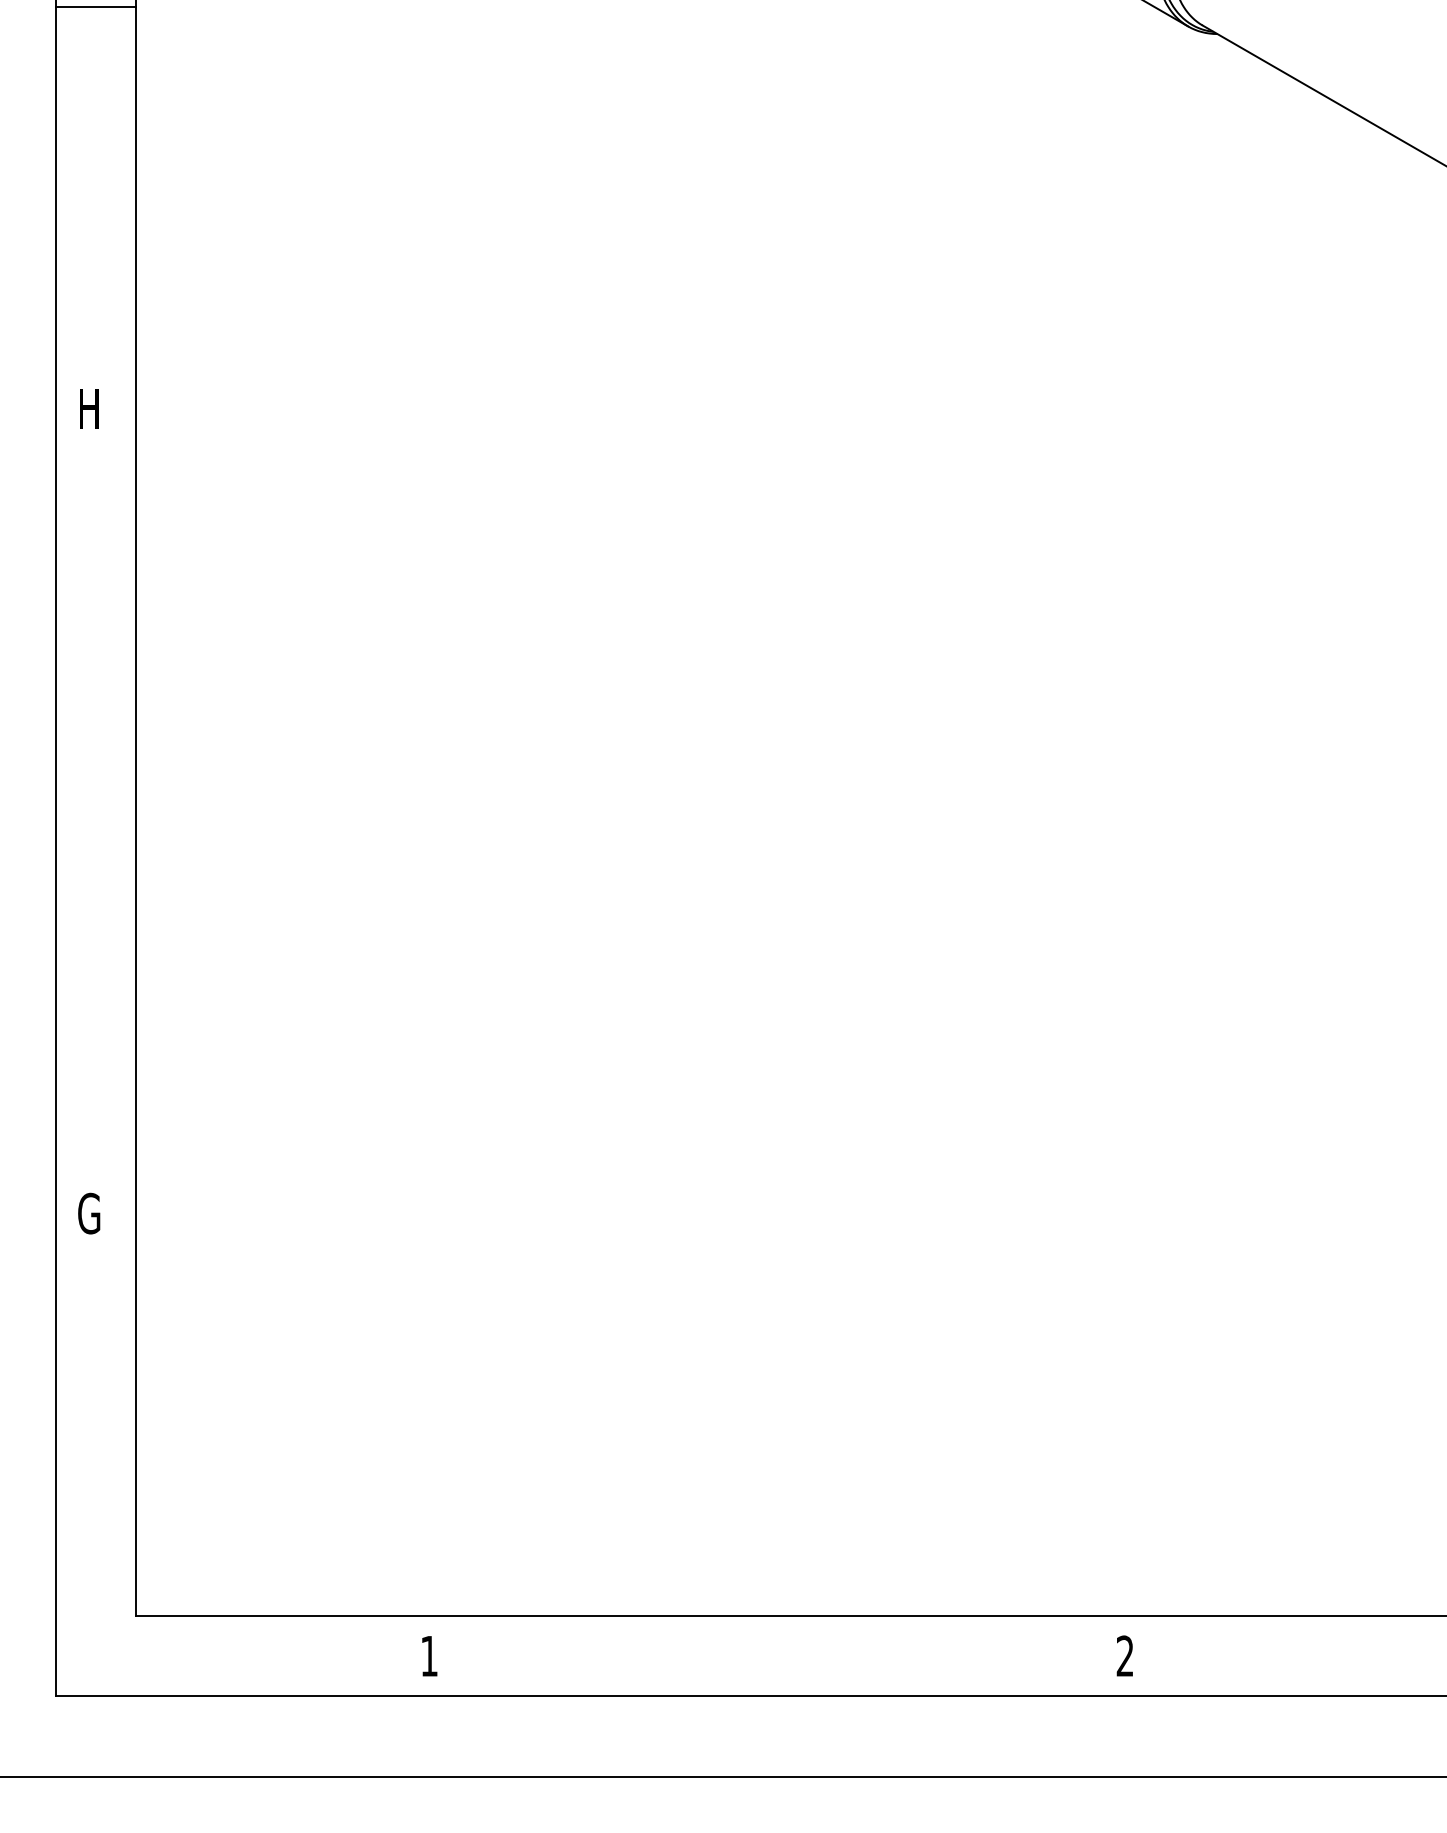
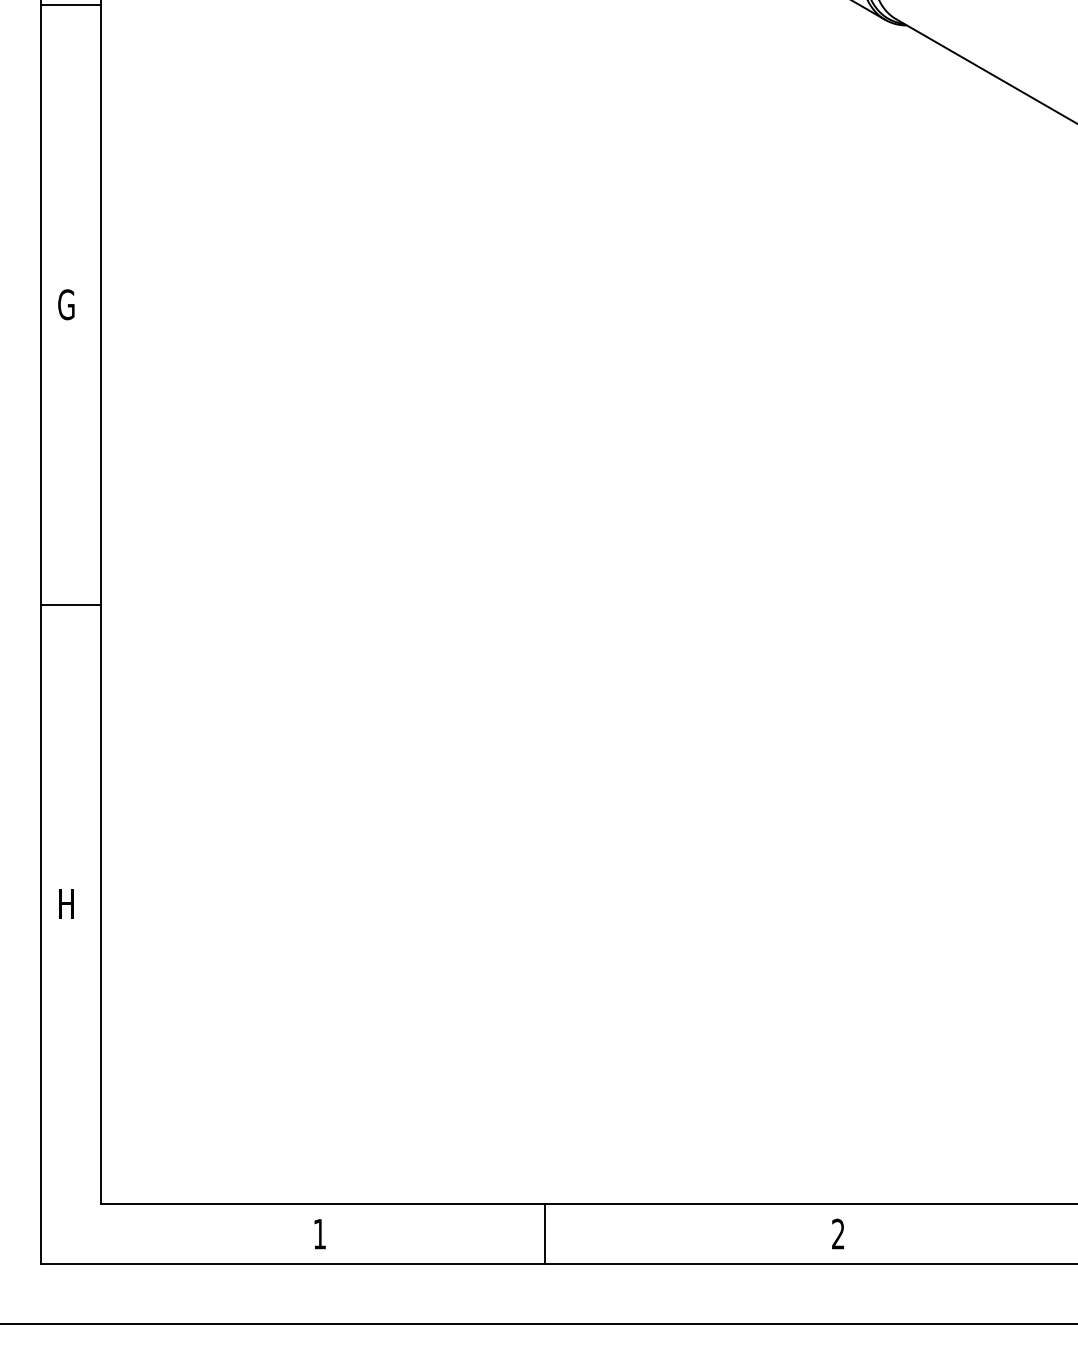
text: (89, 408) -> (66, 304), H -> G
line: (96, 811) -> (71, 604), added
text: (89, 1212) -> (66, 903), G -> H
line: (730, 1656) -> (544, 1234), added

